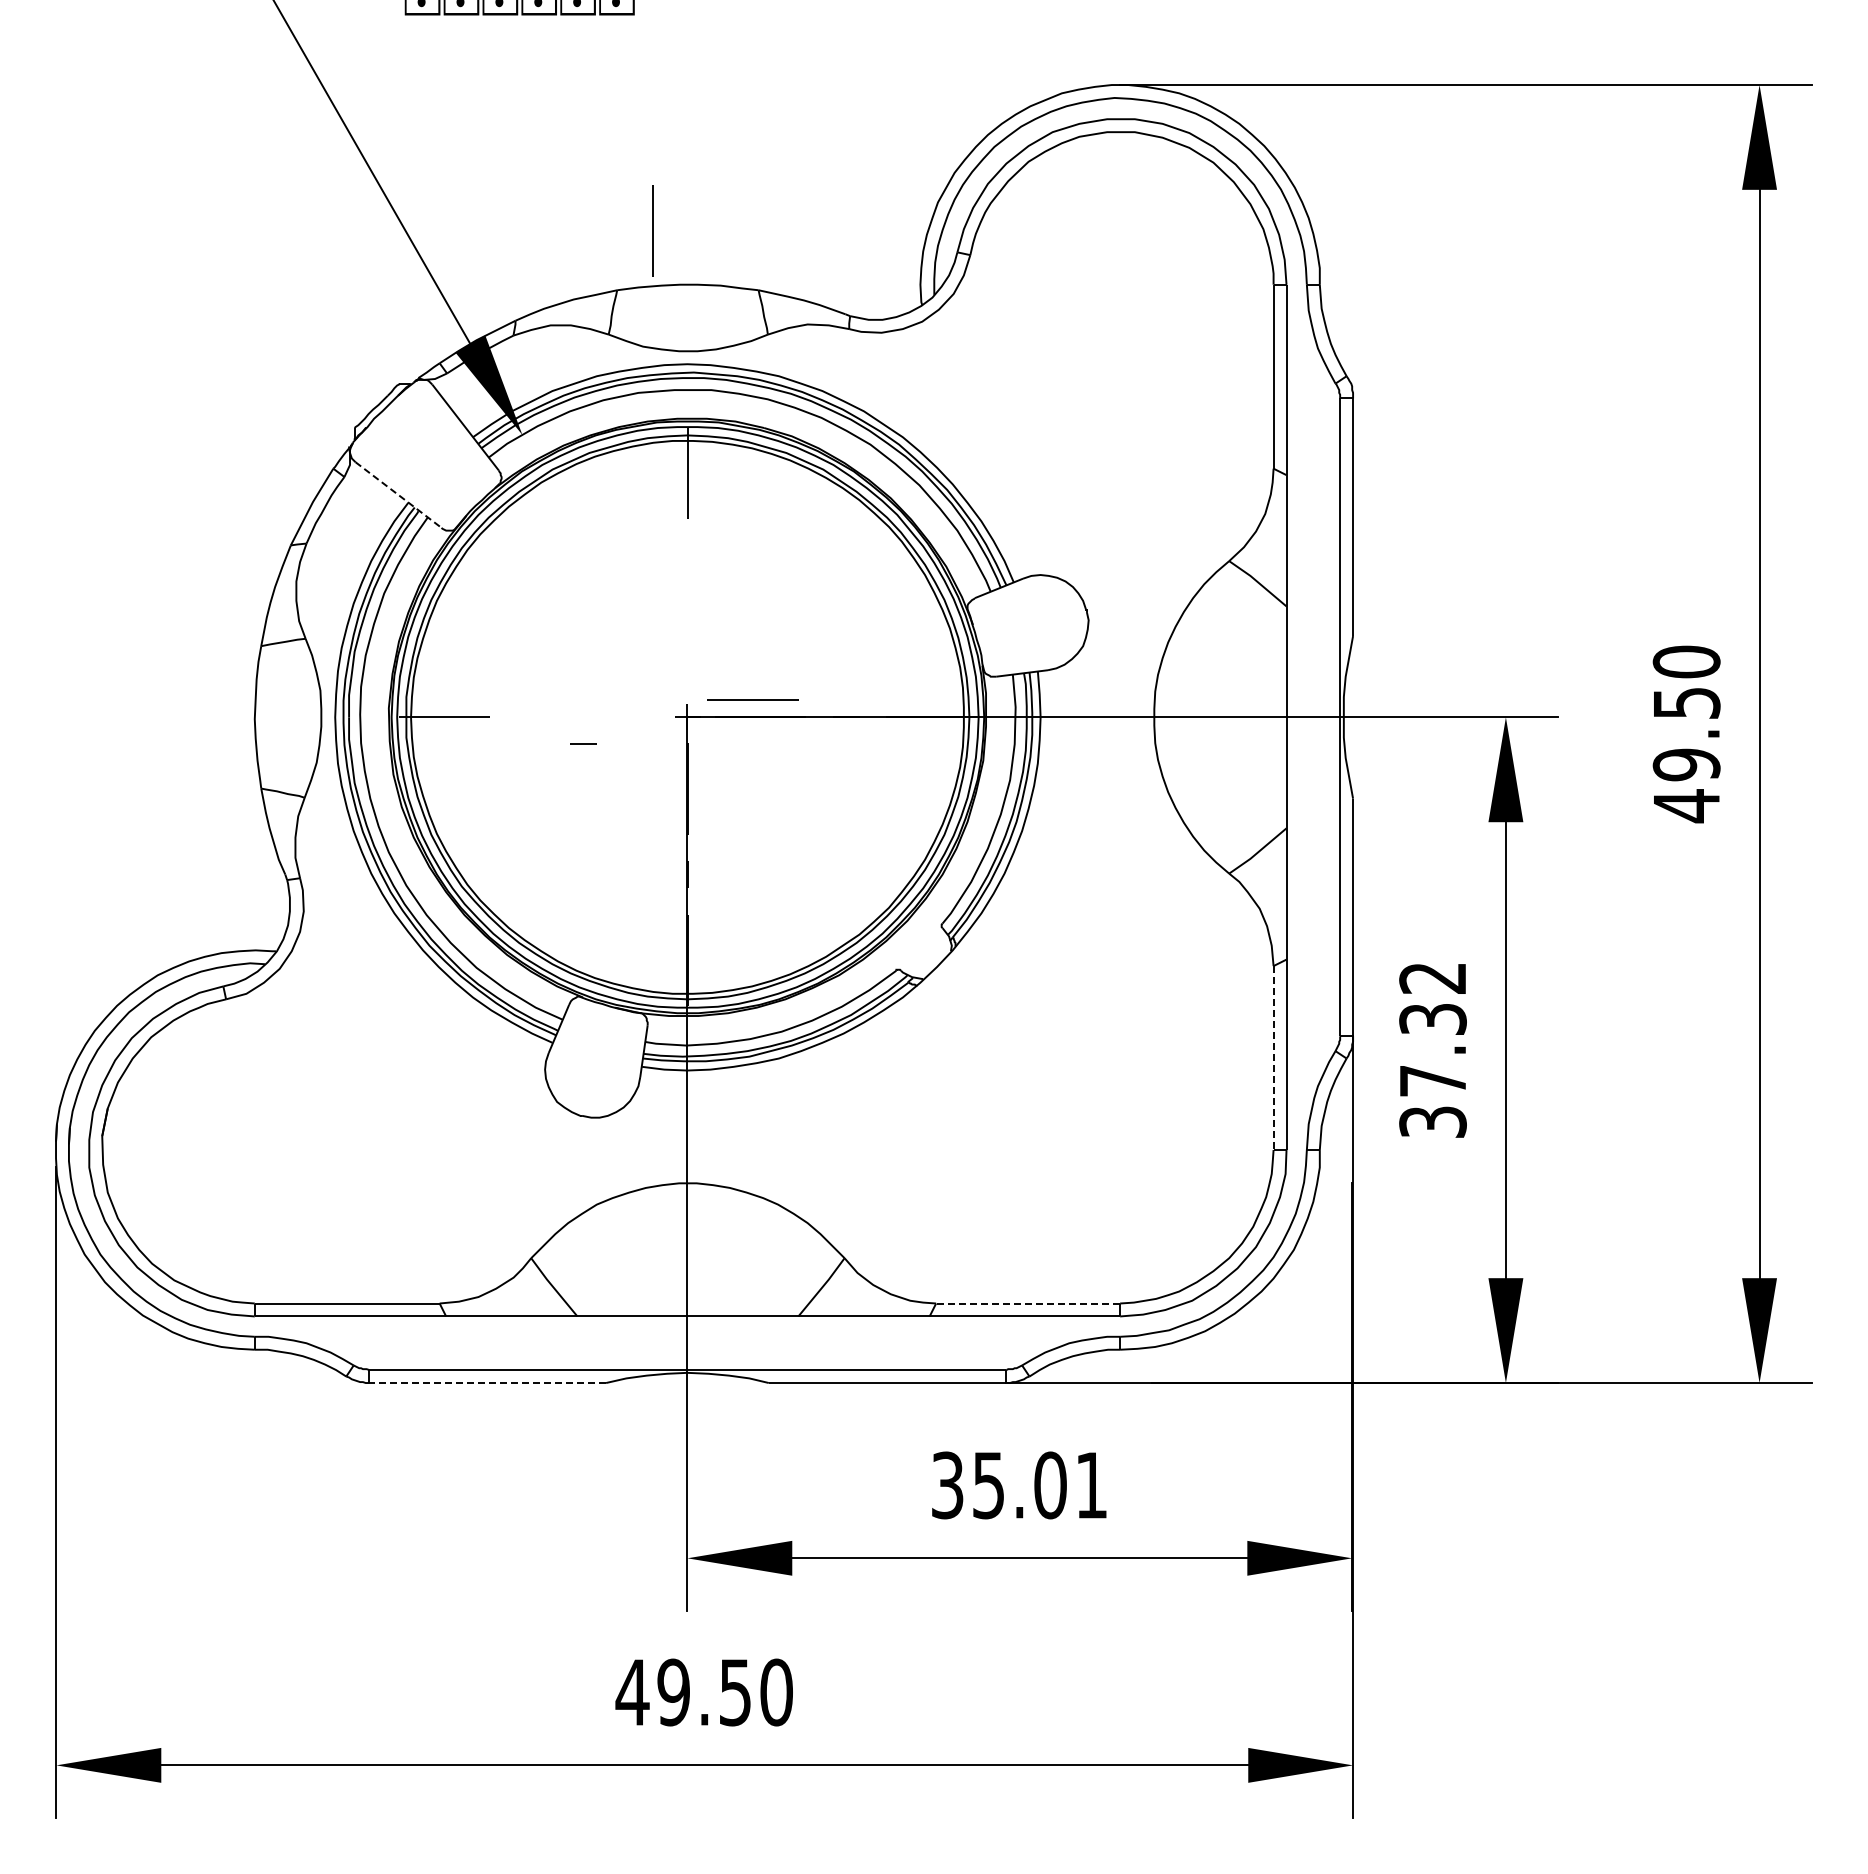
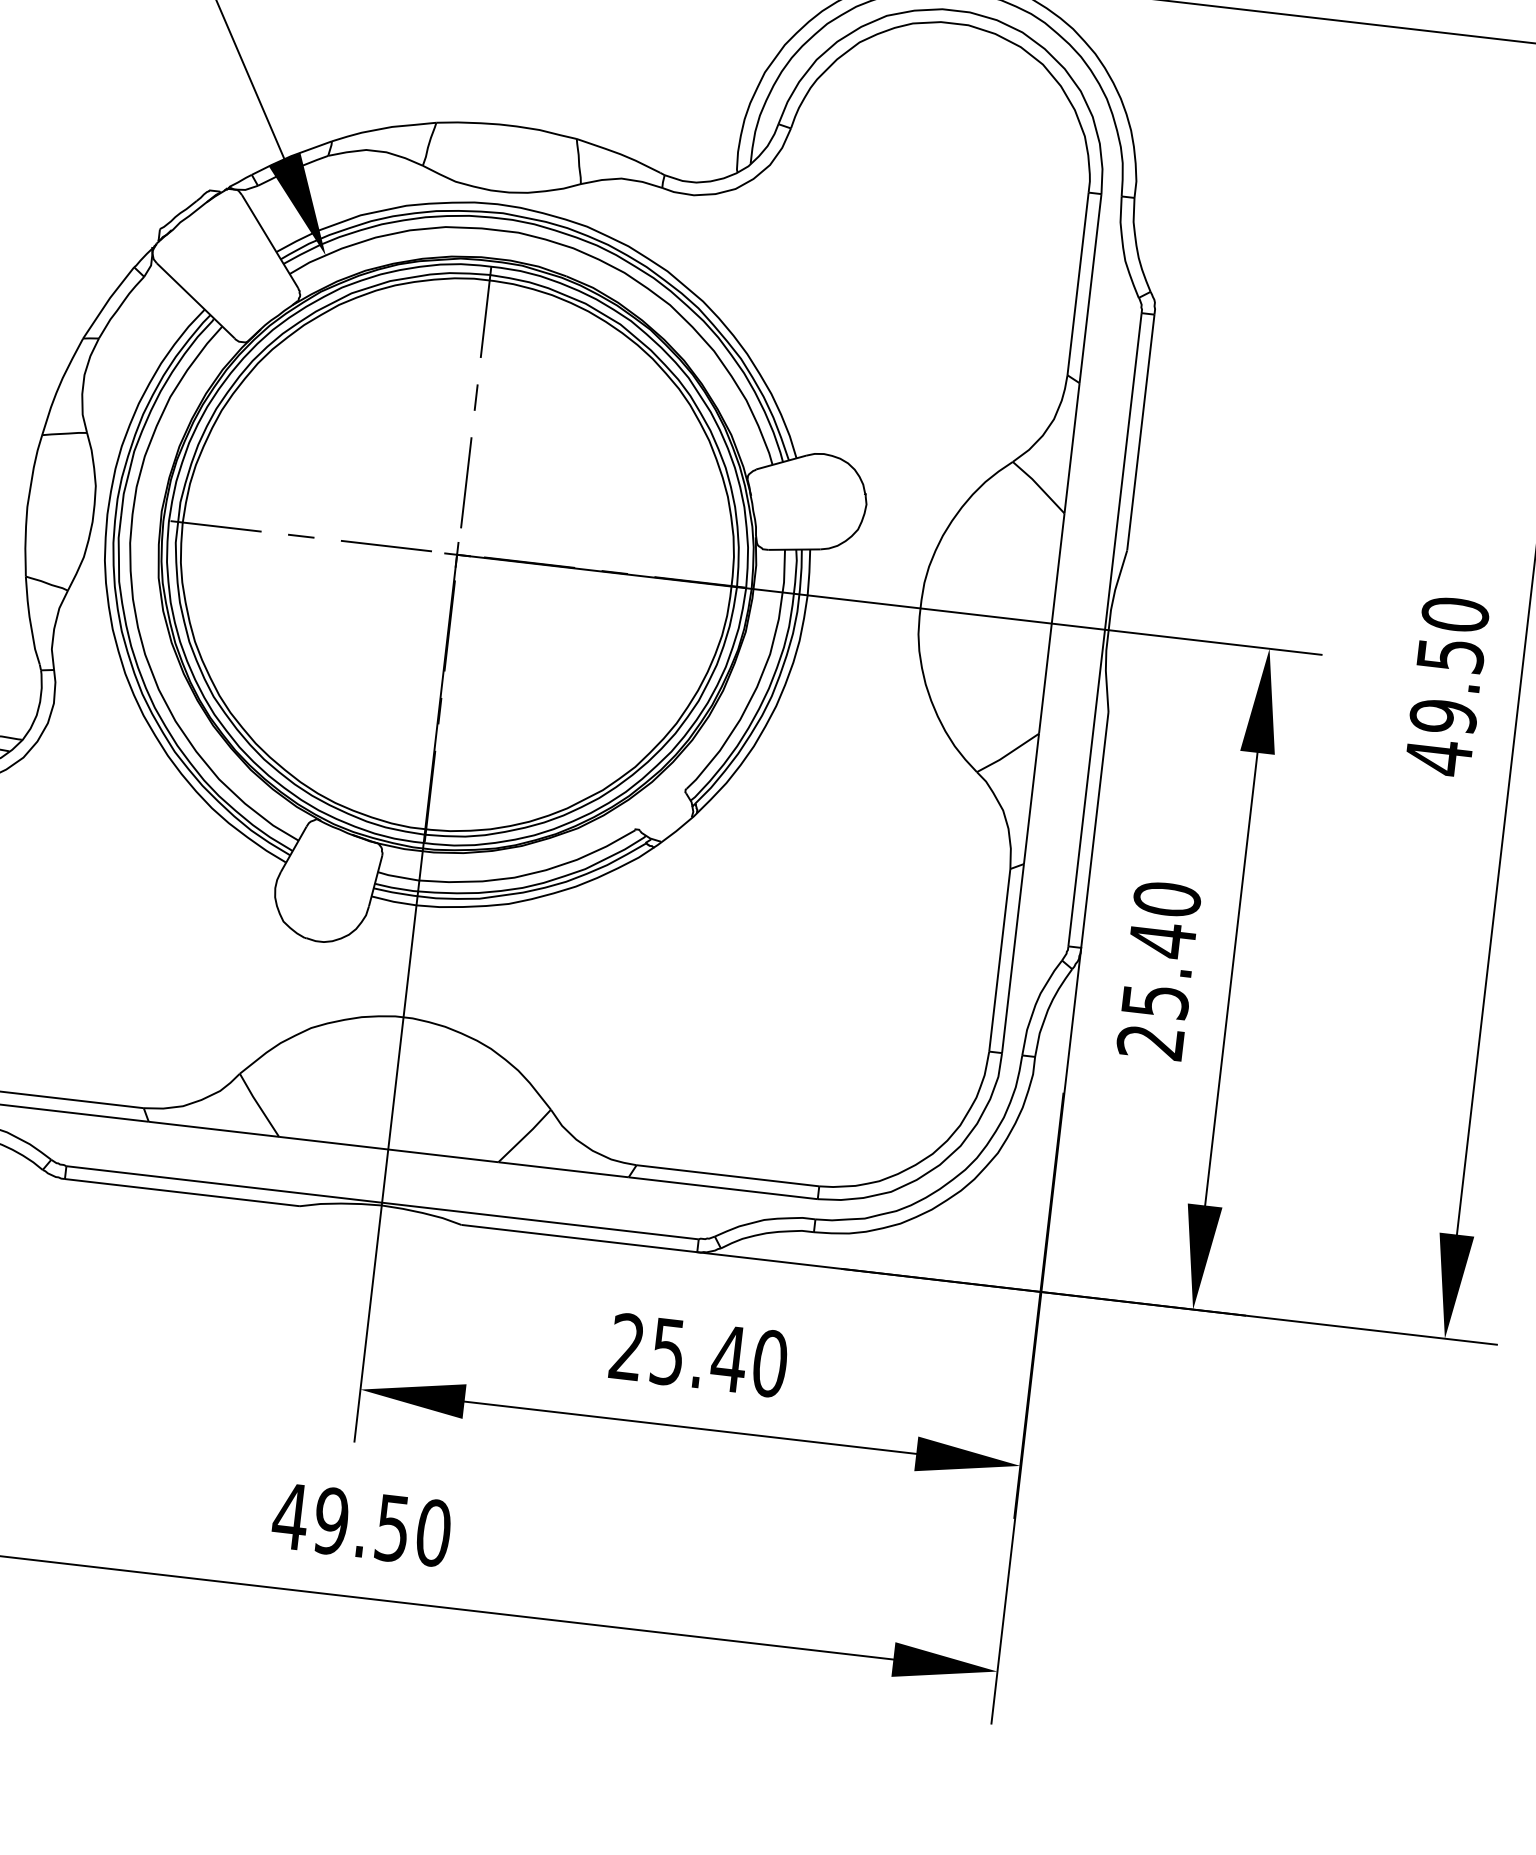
line: (652, 230) -> (465, 482), moved
line: (398, 495) -> (195, 301), dashed -> solid
line: (687, 558) -> (475, 397), added
line: (752, 699) -> (385, 545), moved
line: (583, 743) -> (301, 535), moved
text: (1432, 1049) -> (1158, 970), 37.32 -> 25.40
line: (1273, 1058) -> (999, 960), dashed -> solid
line: (1028, 1303) -> (728, 1175), dashed -> solid
line: (487, 1383) -> (182, 1193), dashed -> solid
text: (1019, 1485) -> (698, 1355), 35.01 -> 25.40

